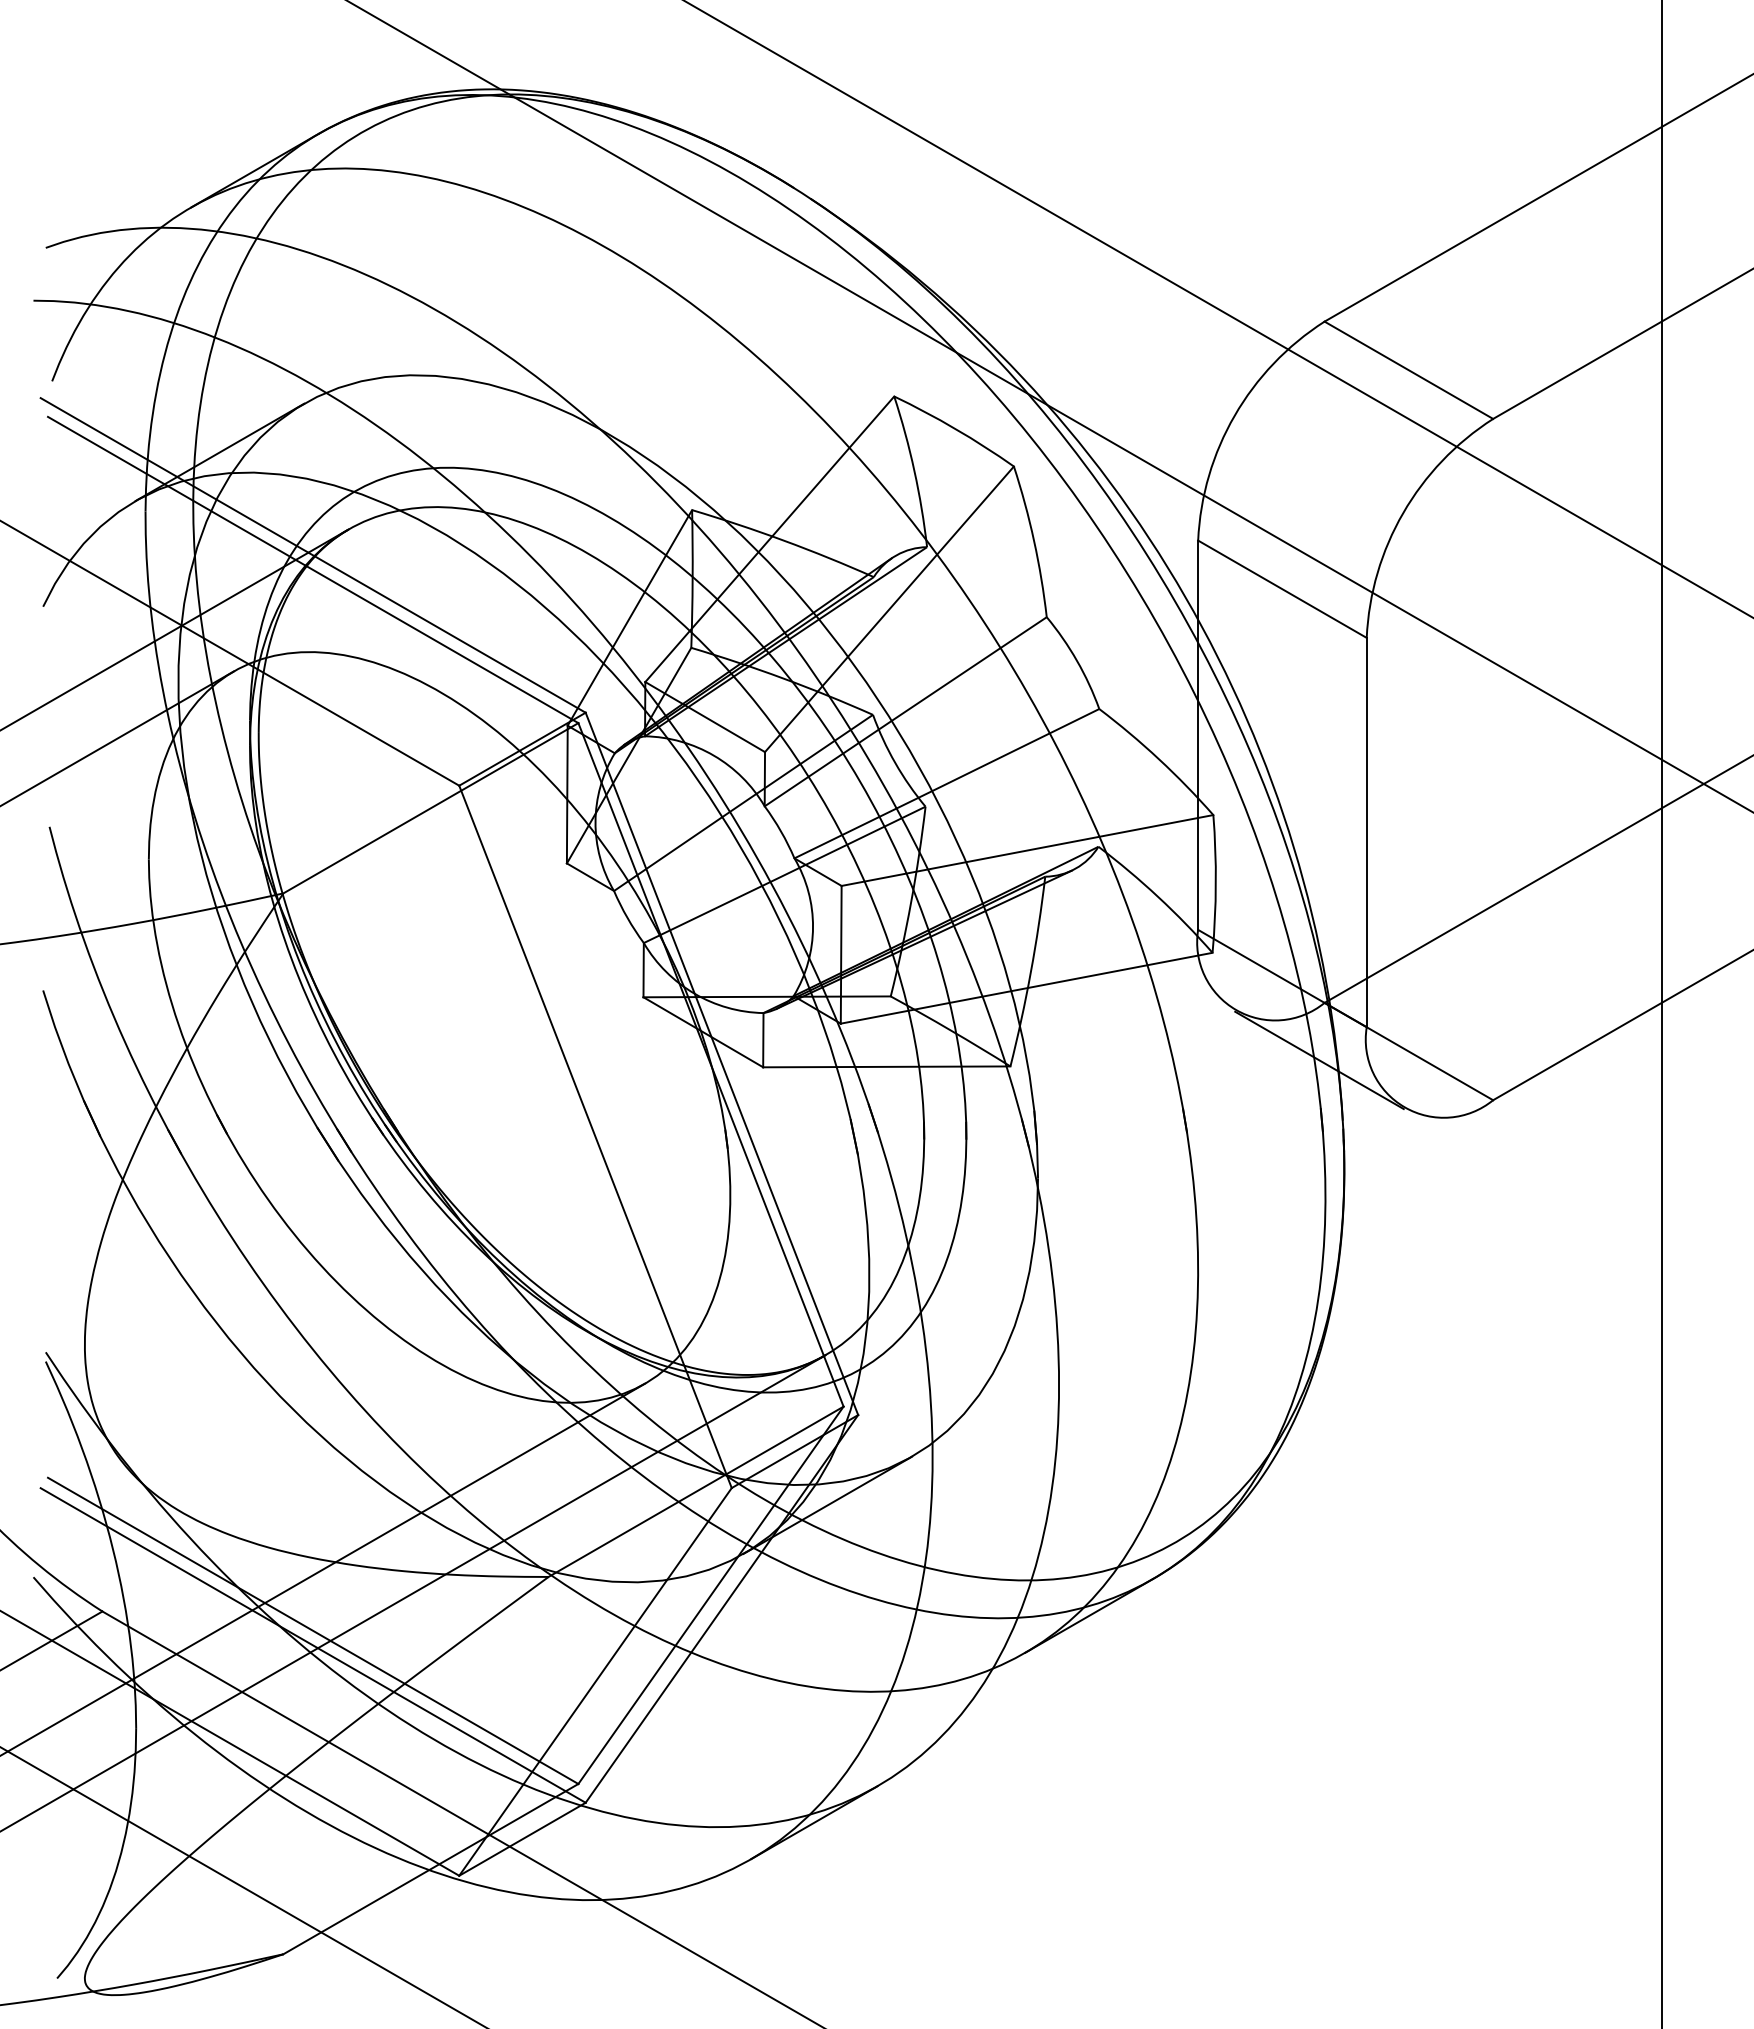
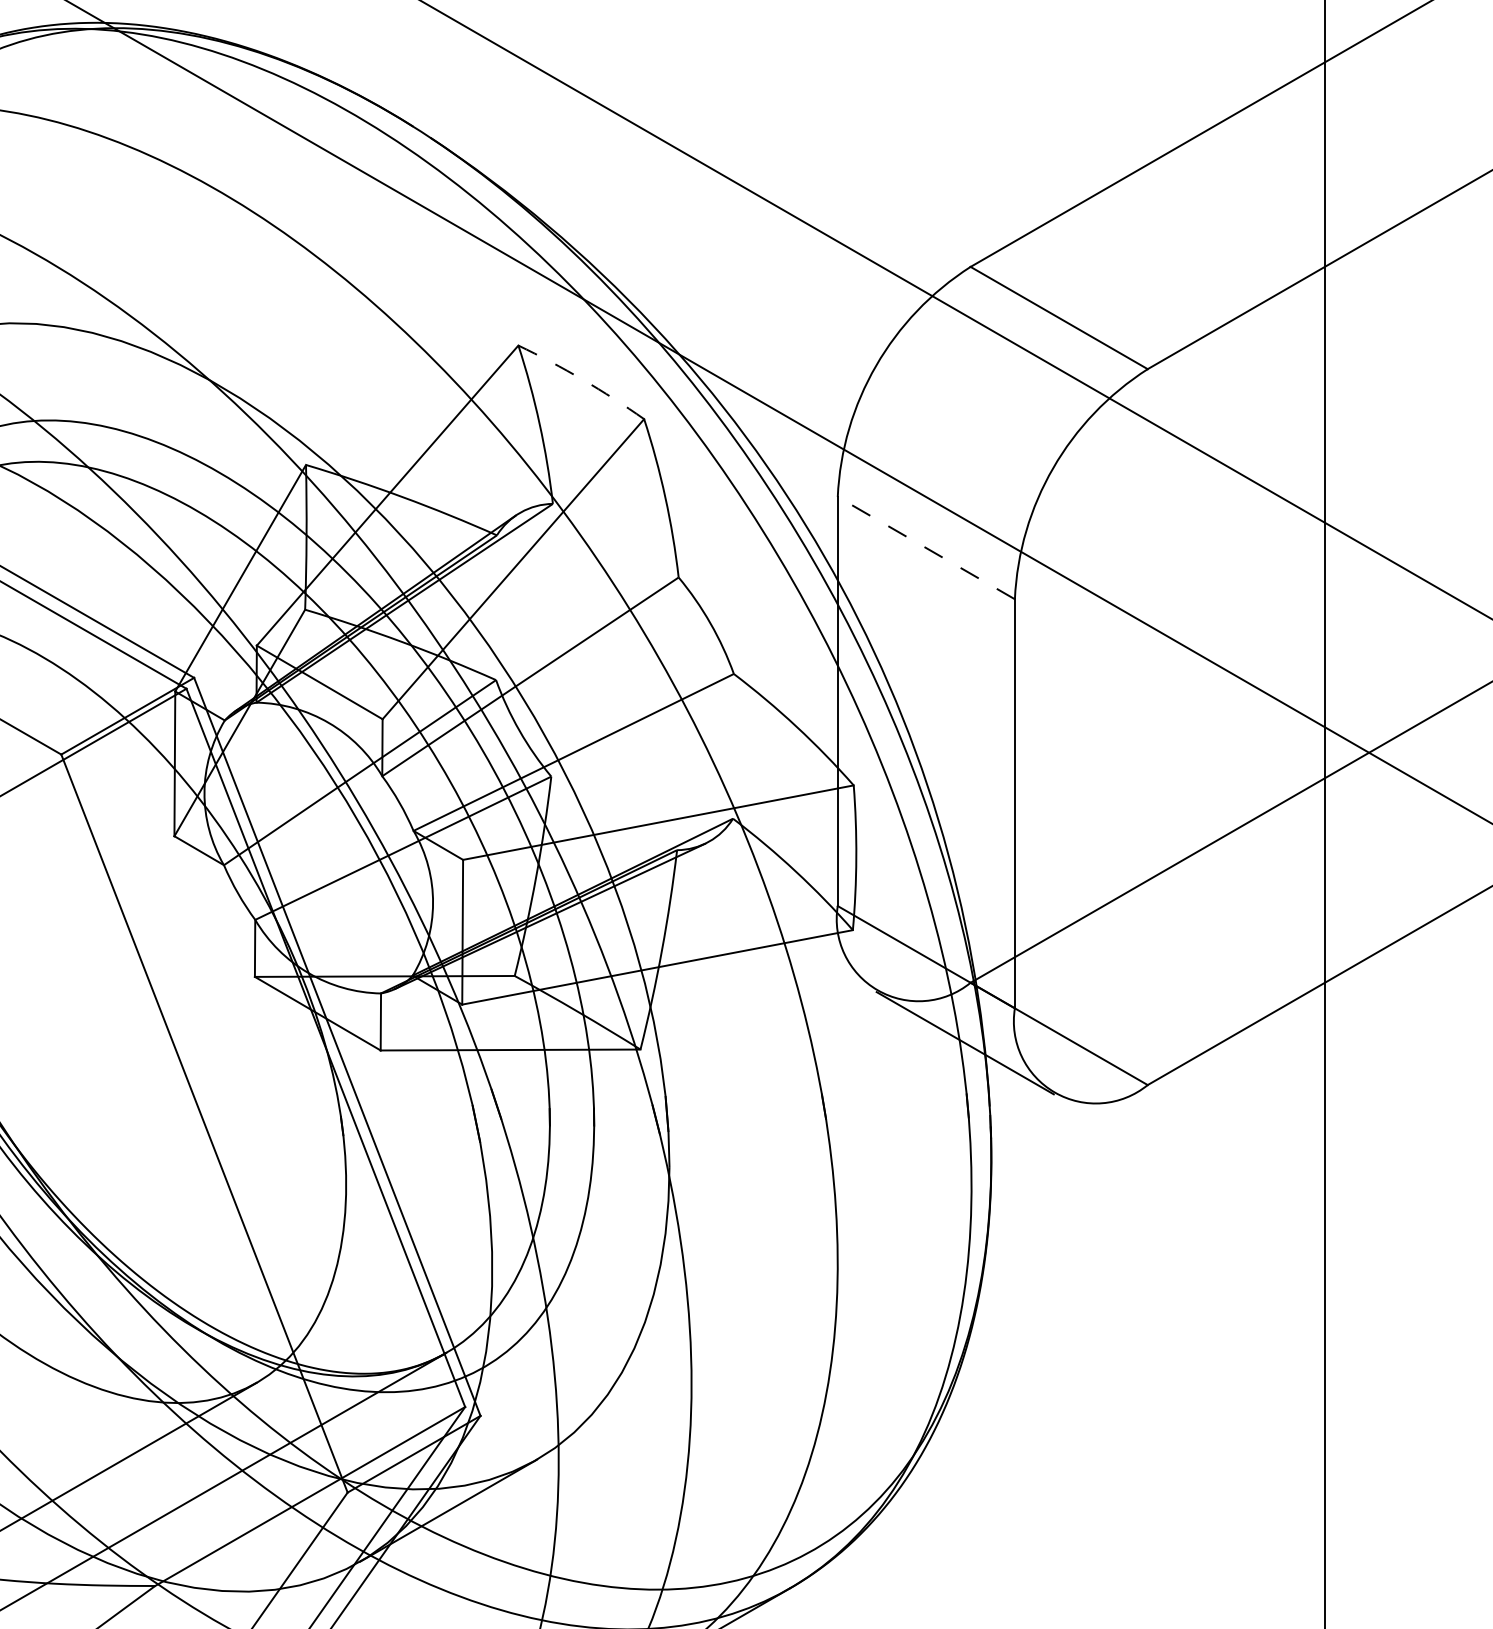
arc: (955, 429) -> (582, 380), solid -> dashed
line: (1282, 589) -> (926, 548), solid -> dashed

